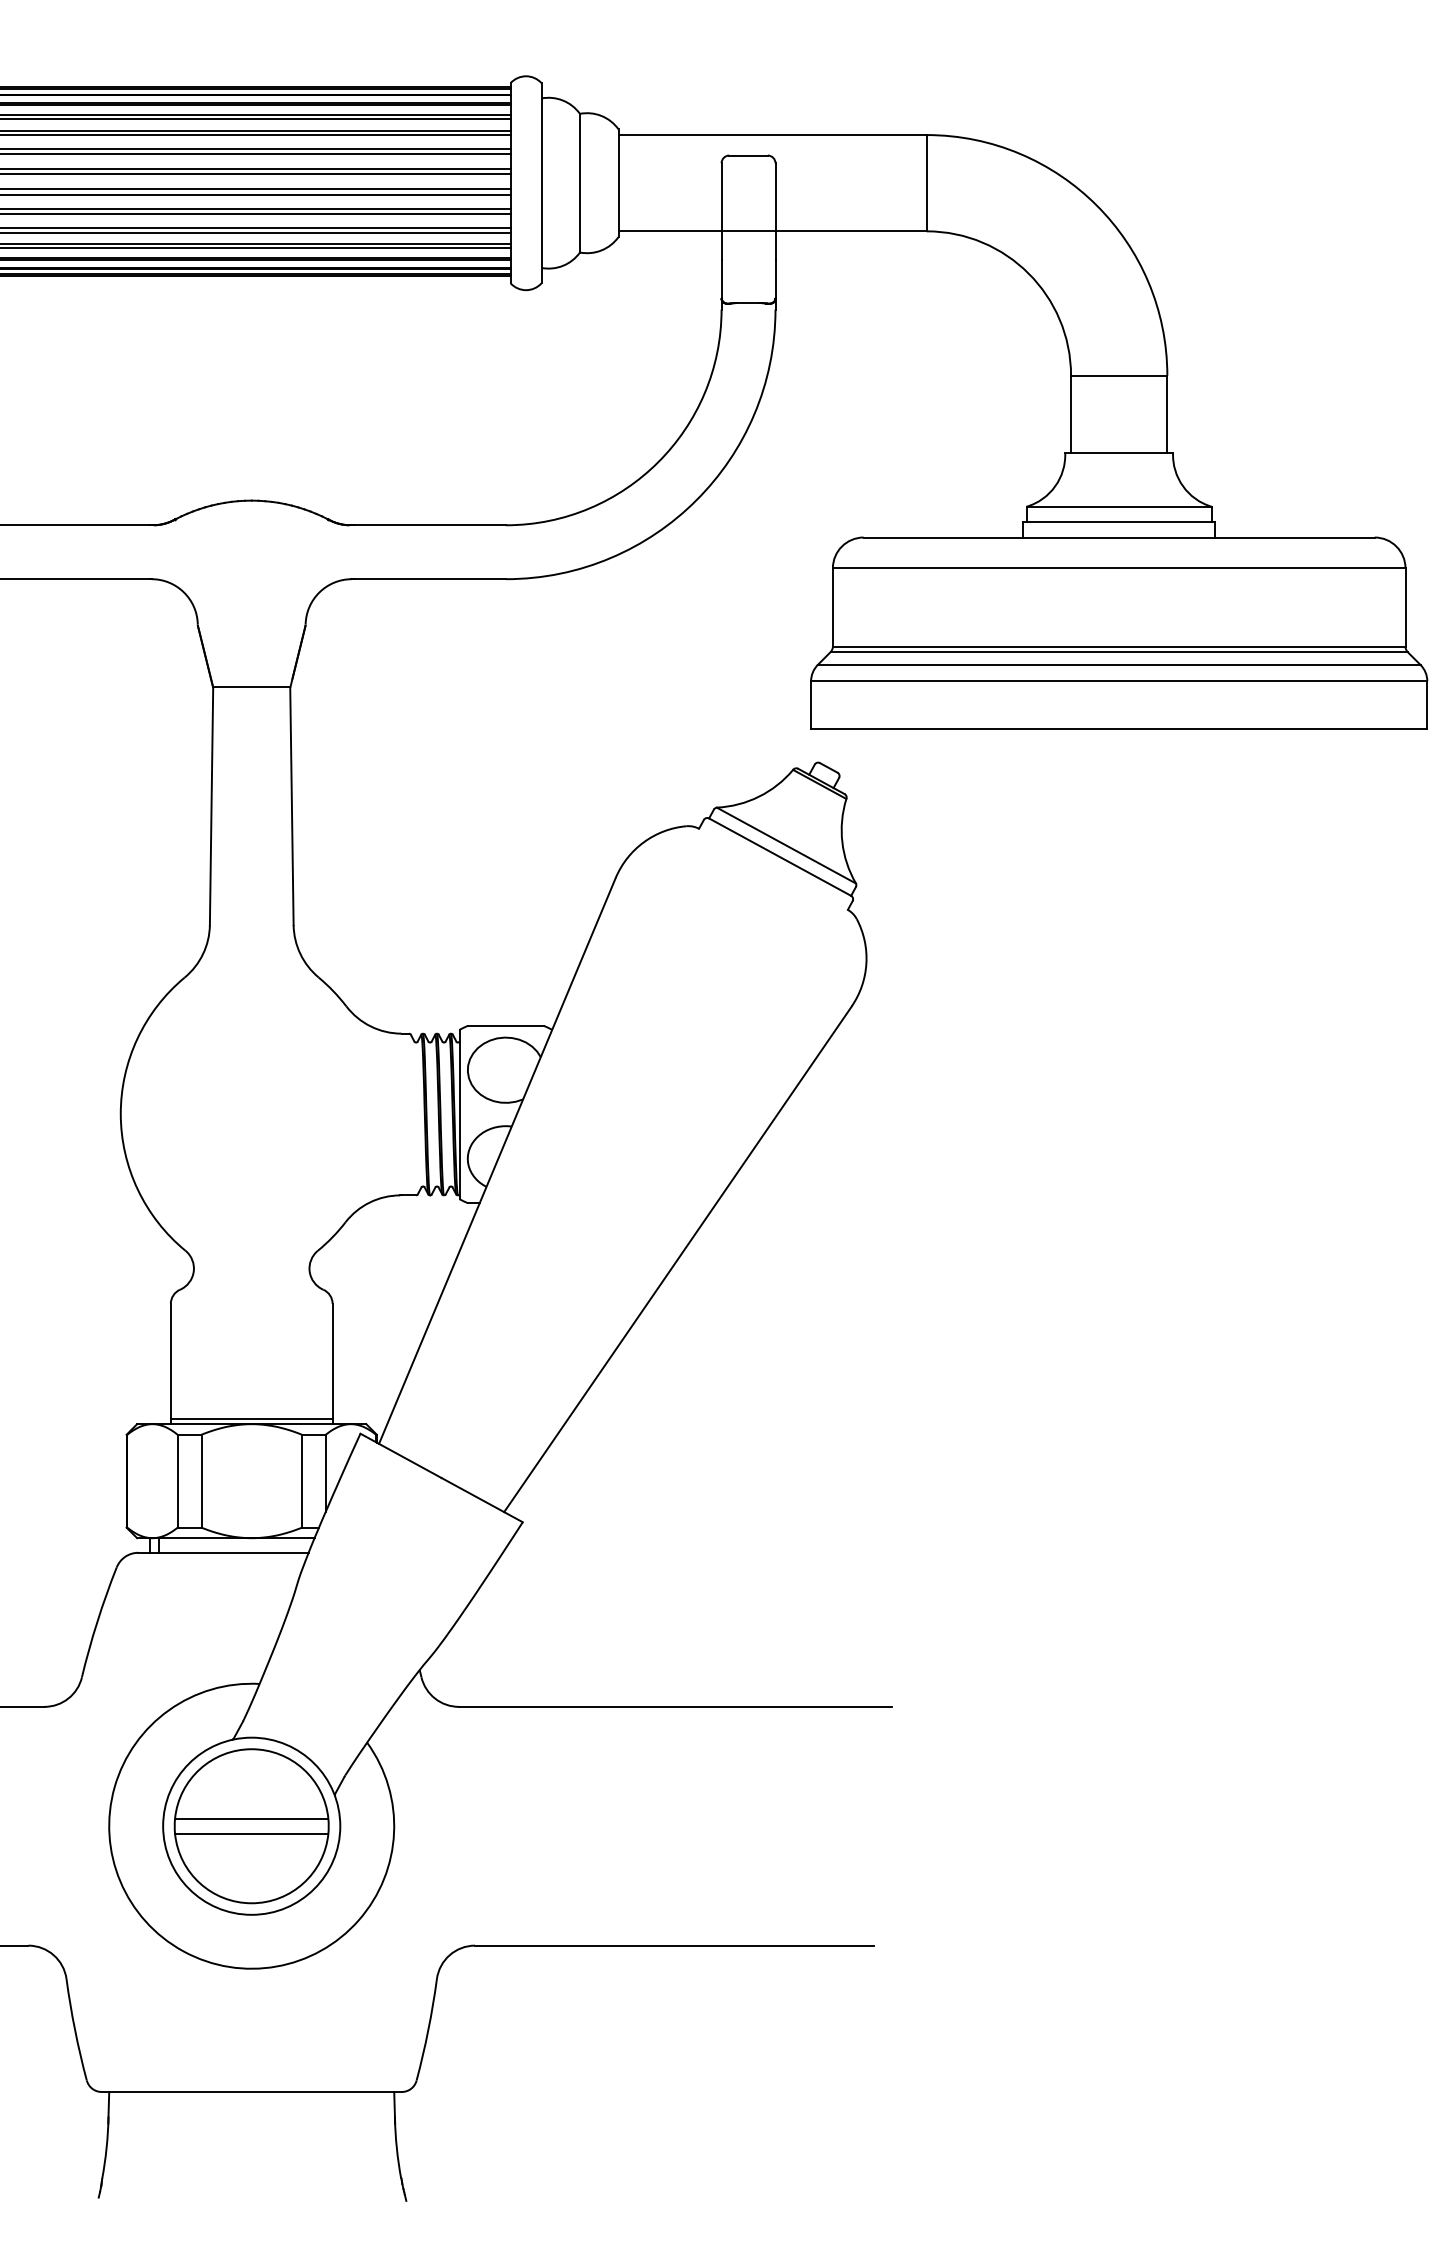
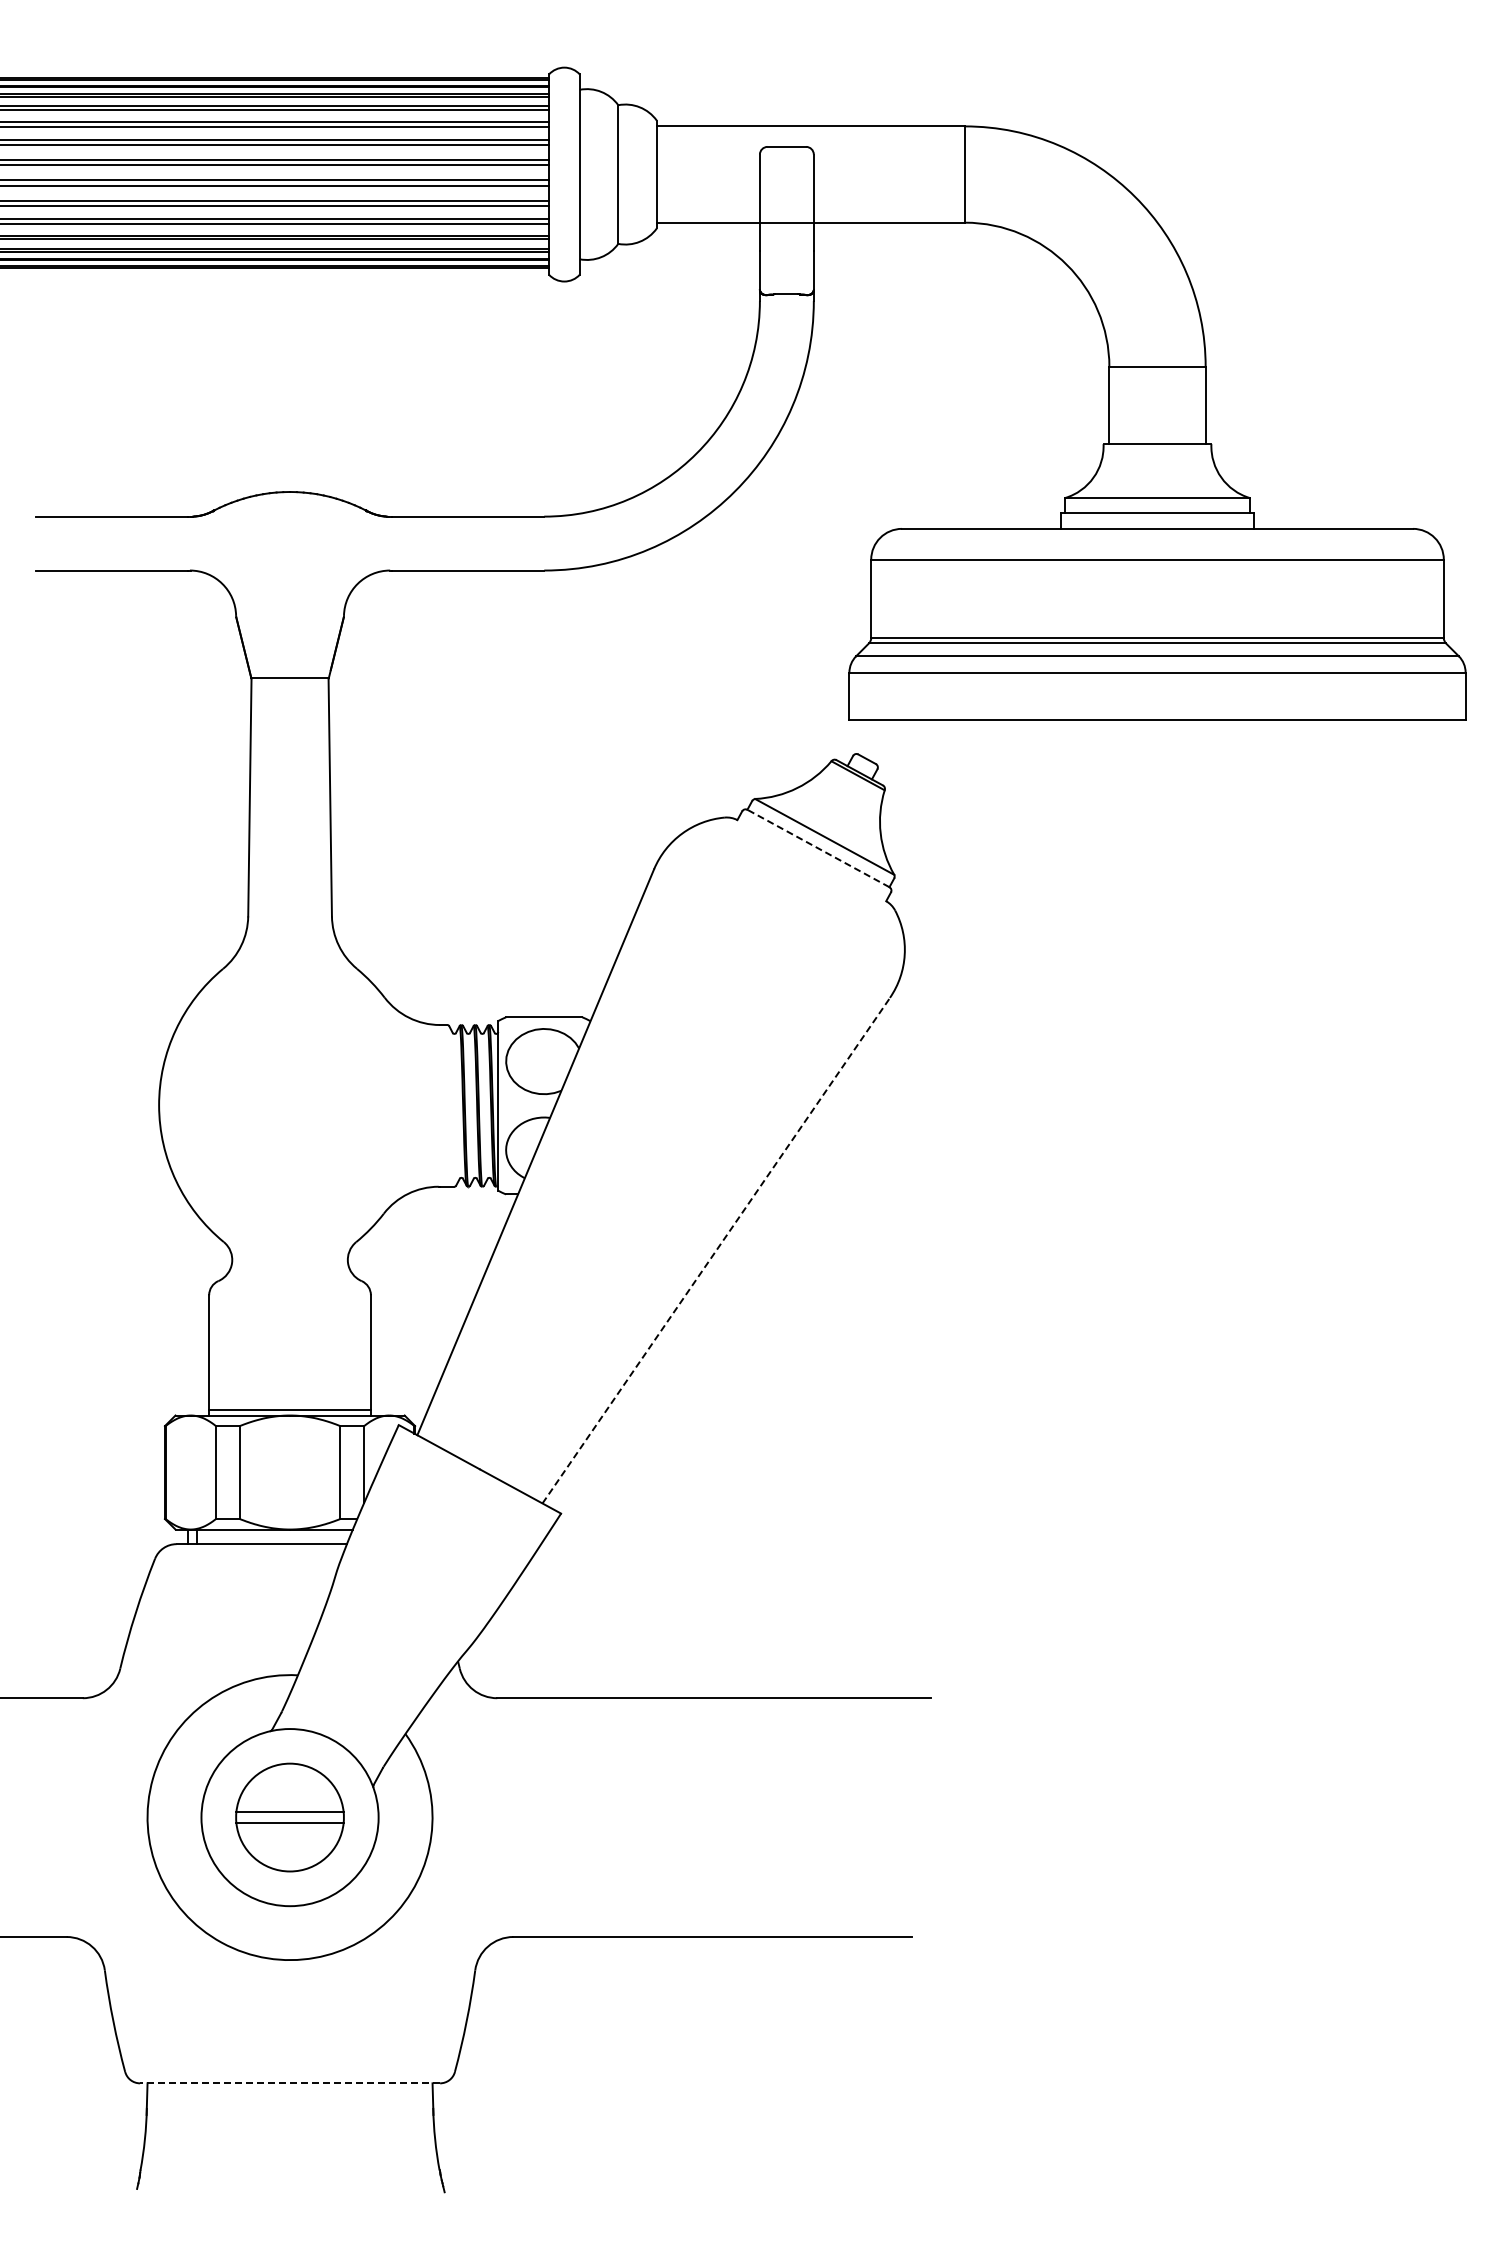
line: (780, 857) -> (818, 848), solid -> dashed
line: (678, 1259) -> (716, 1250), solid -> dashed
part: (251, 1826) -> (289, 1817), size x0.7
line: (251, 2092) -> (289, 2083), solid -> dashed

